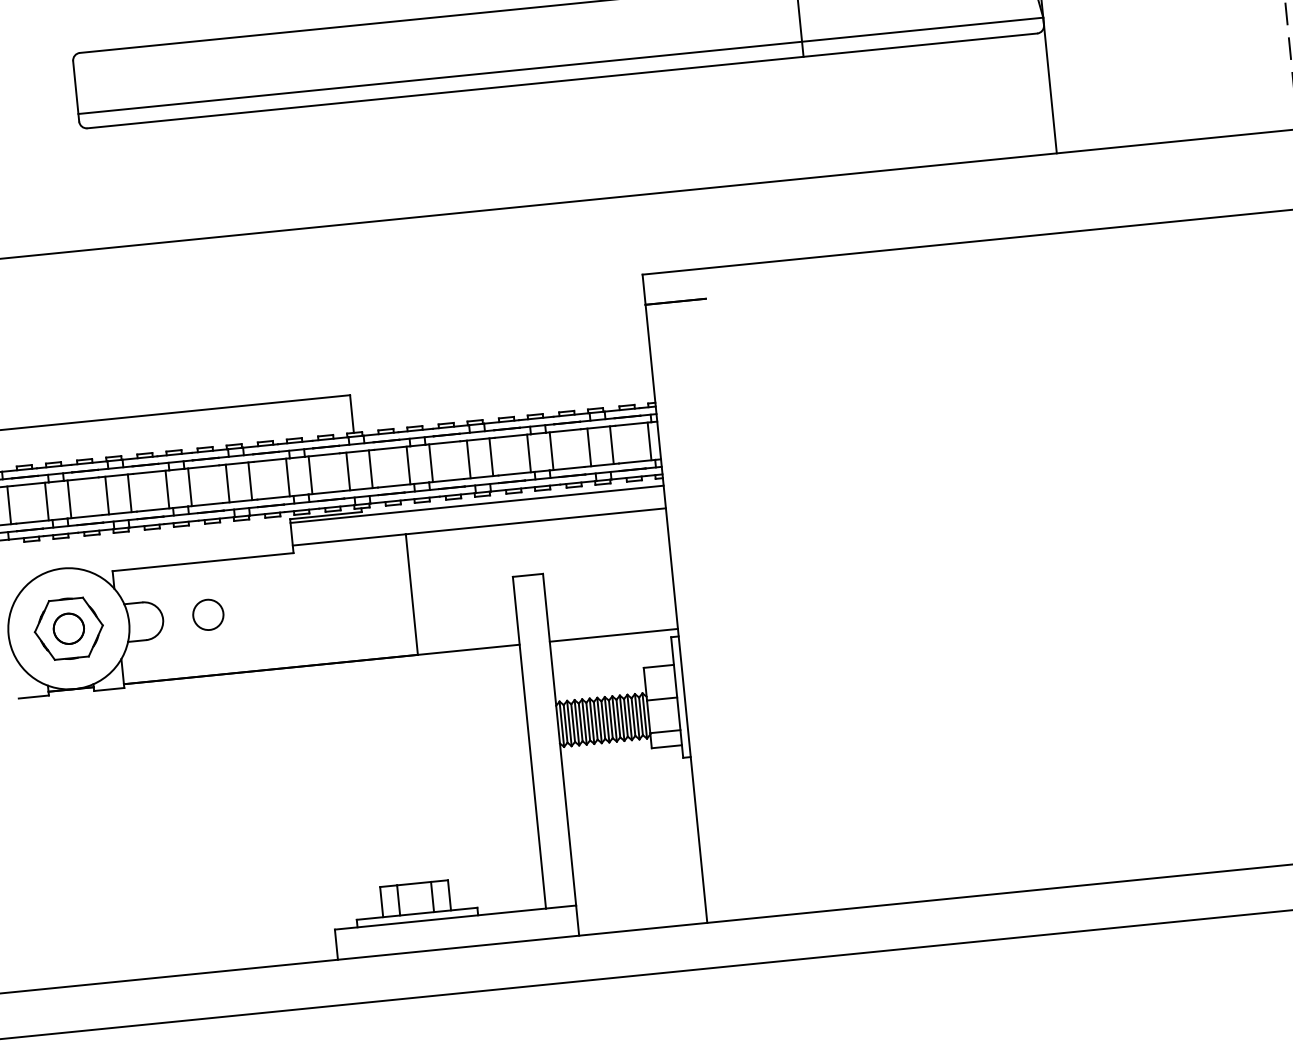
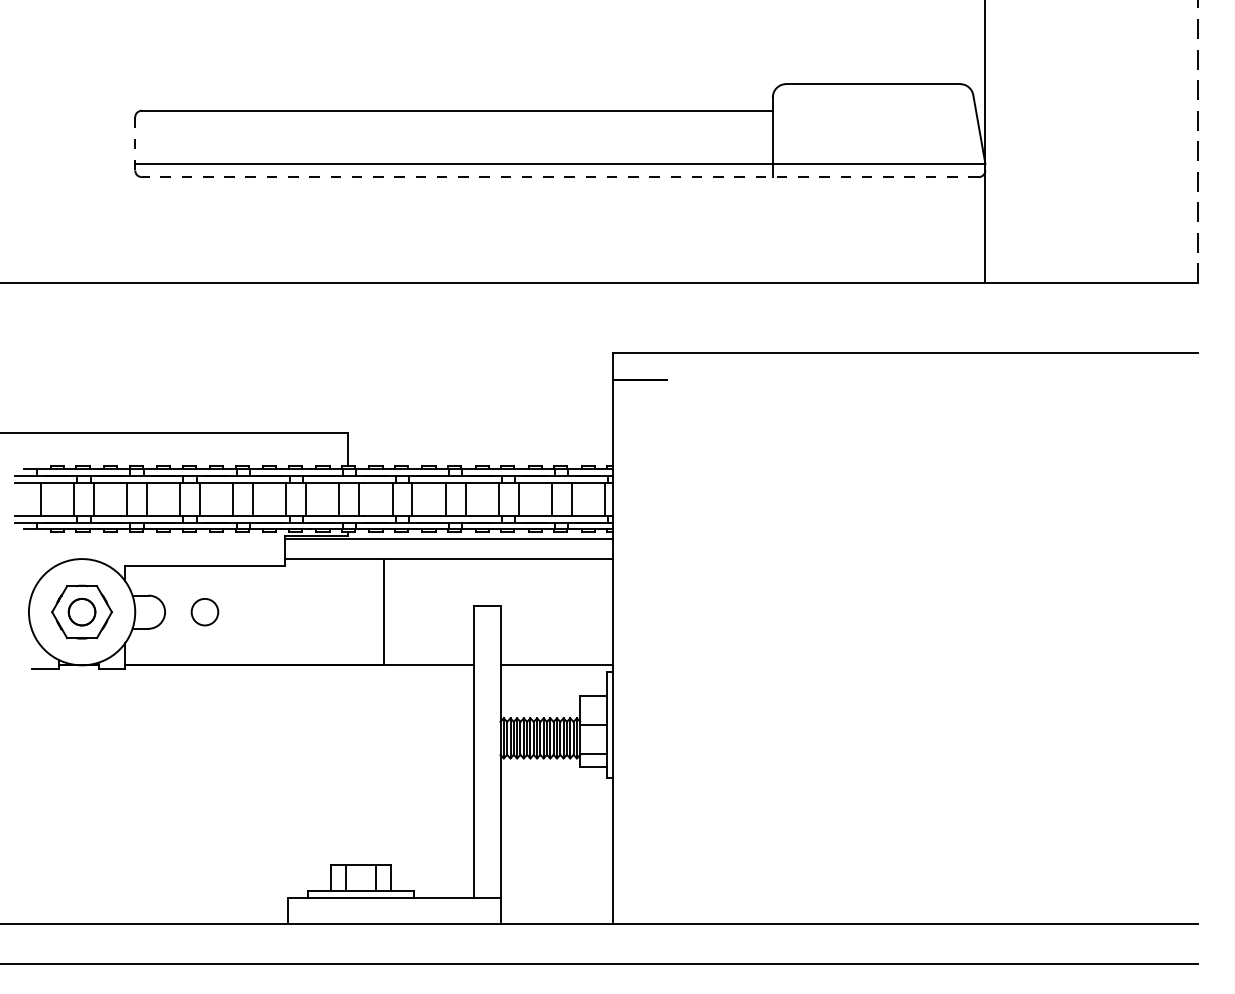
line: (561, 81) -> (559, 177), solid -> dashed
line: (76, 90) -> (135, 143), solid -> dashed

